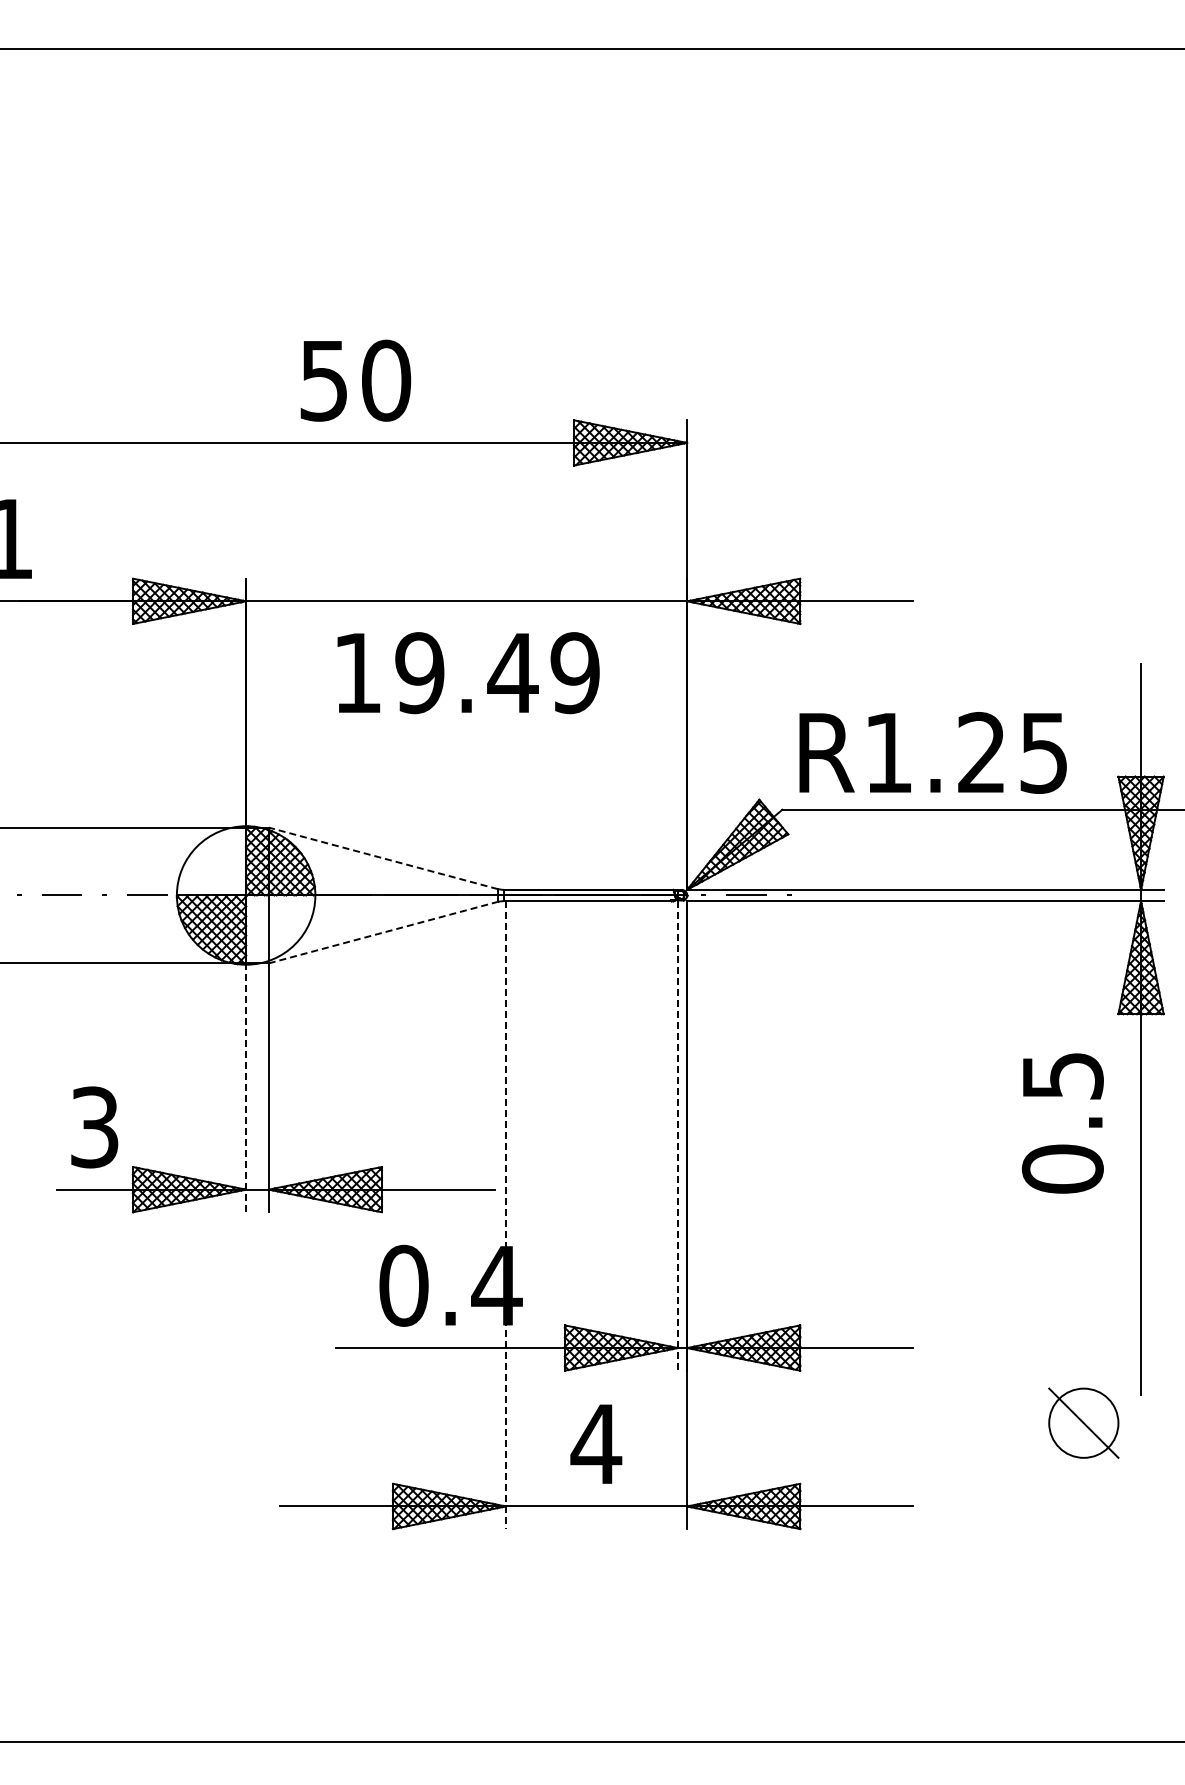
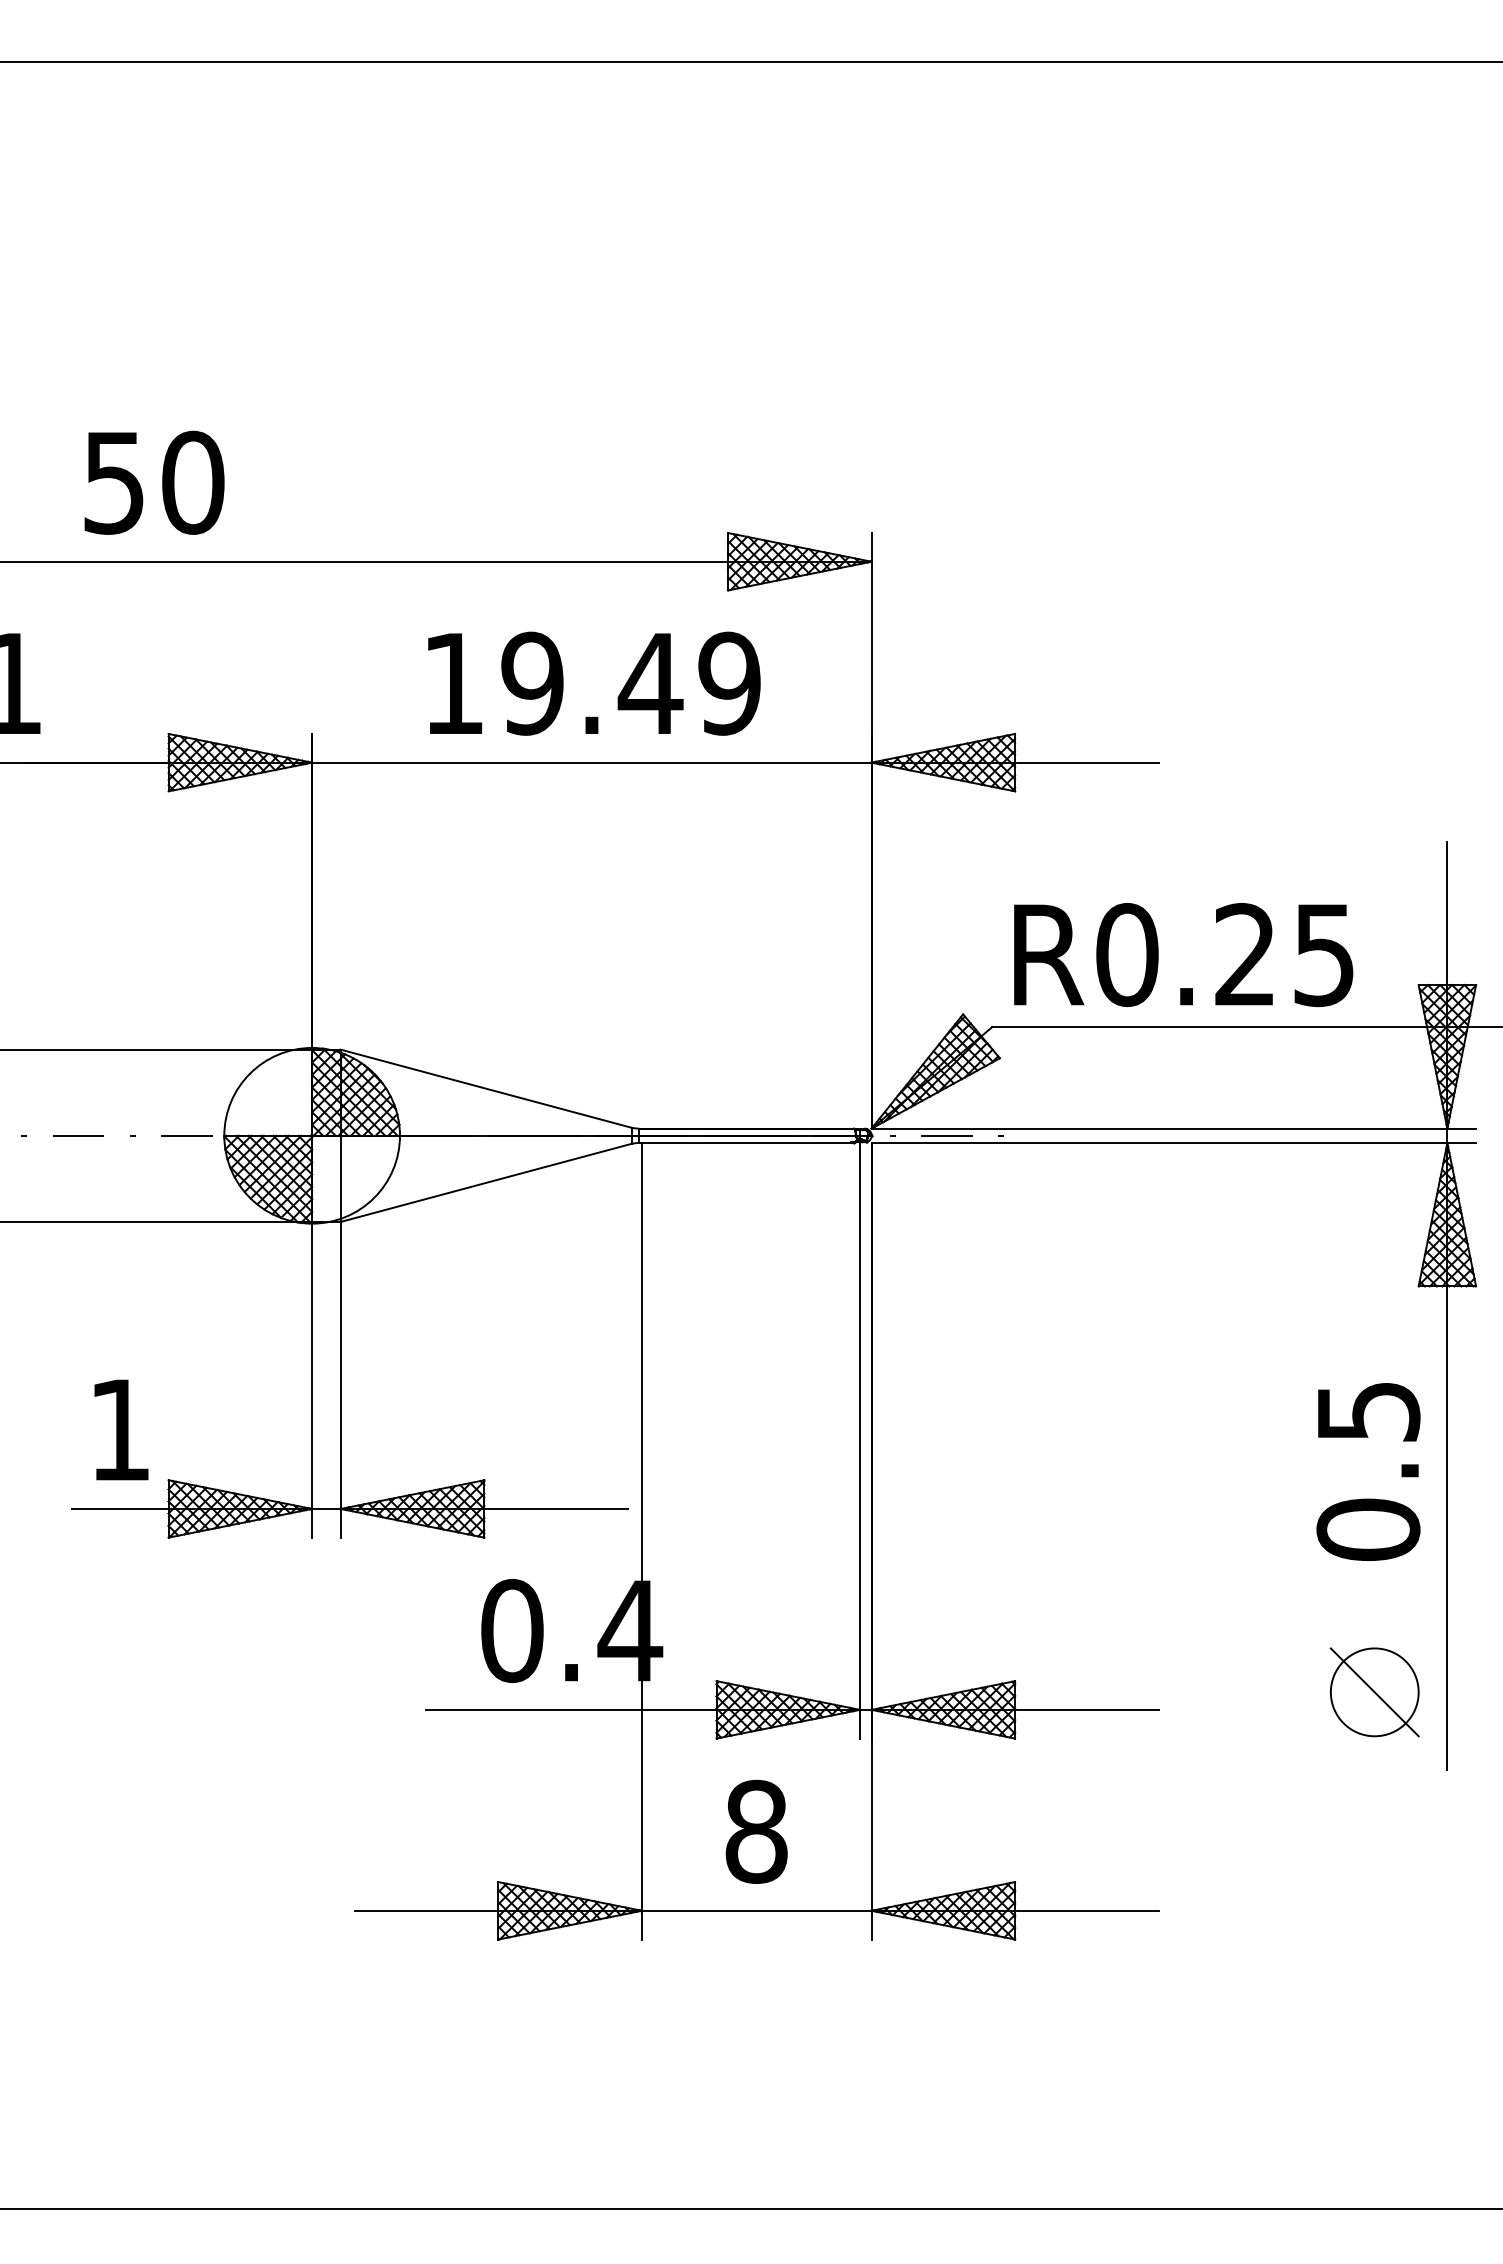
text: (355, 380) -> (154, 482), moved
text: (468, 673) -> (594, 684), moved
text: (888, 752) -> (1126, 954), R1.25 -> R0.25
line: (383, 858) -> (486, 1088), dashed -> solid
line: (383, 932) -> (486, 1182), dashed -> solid
line: (246, 1088) -> (312, 1380), dashed -> solid
text: (1062, 1123) -> (1367, 1471), moved
text: (94, 1127) -> (119, 1430), 3 -> 1
line: (678, 1135) -> (860, 1440), dashed -> solid
line: (506, 1215) -> (642, 1541), dashed -> solid
part: (1083, 1422) -> (1374, 1691), moved
text: (596, 1444) -> (756, 1832), 4 -> 8

